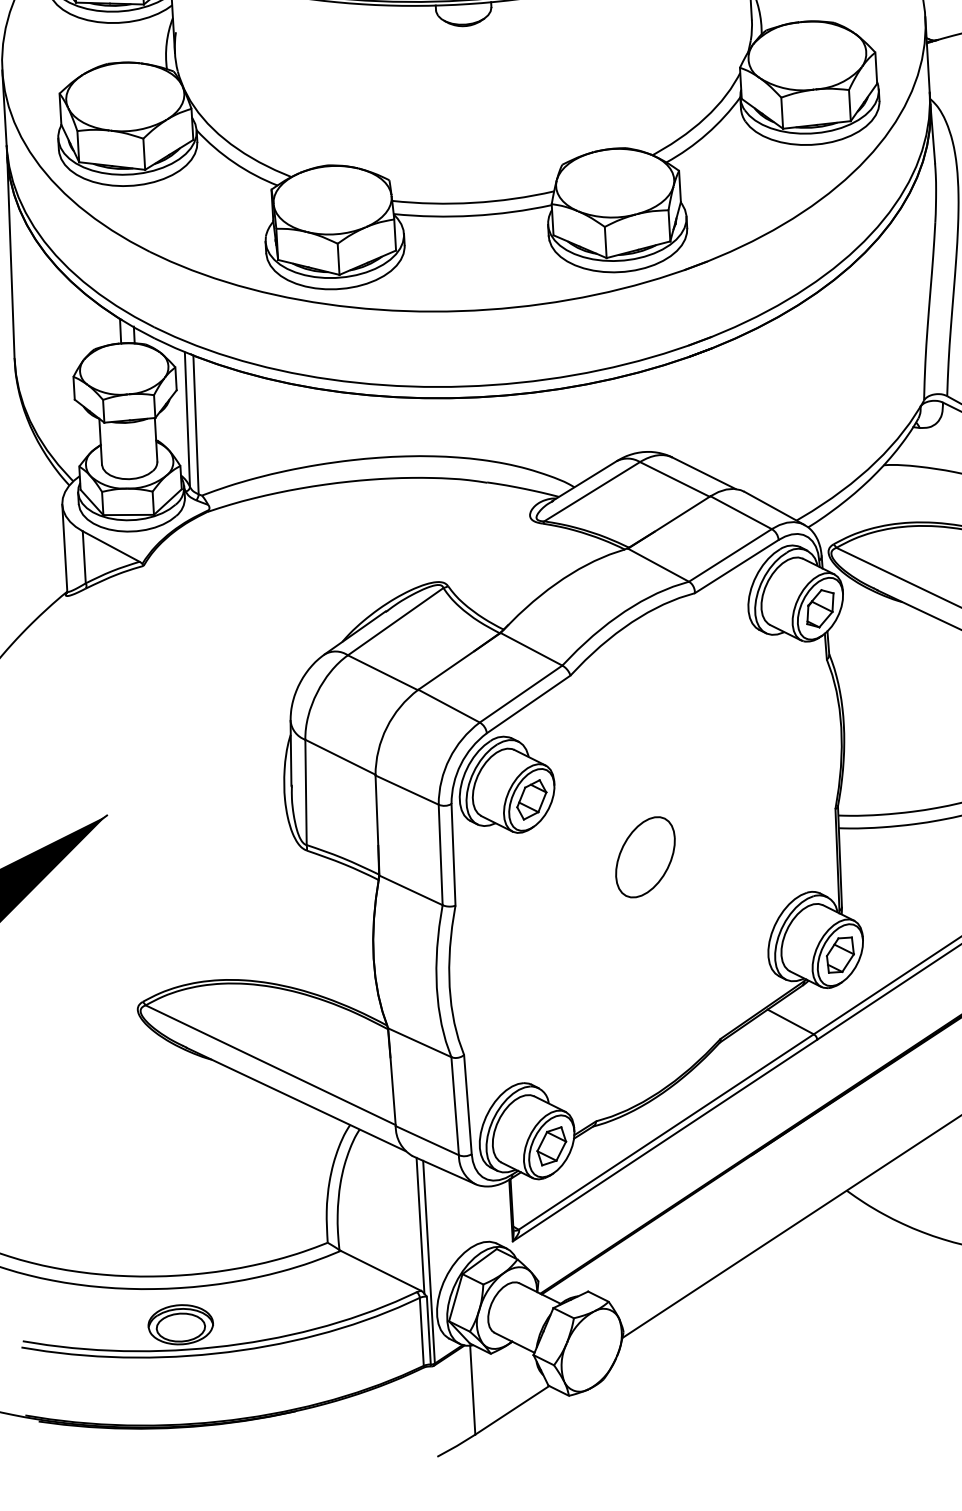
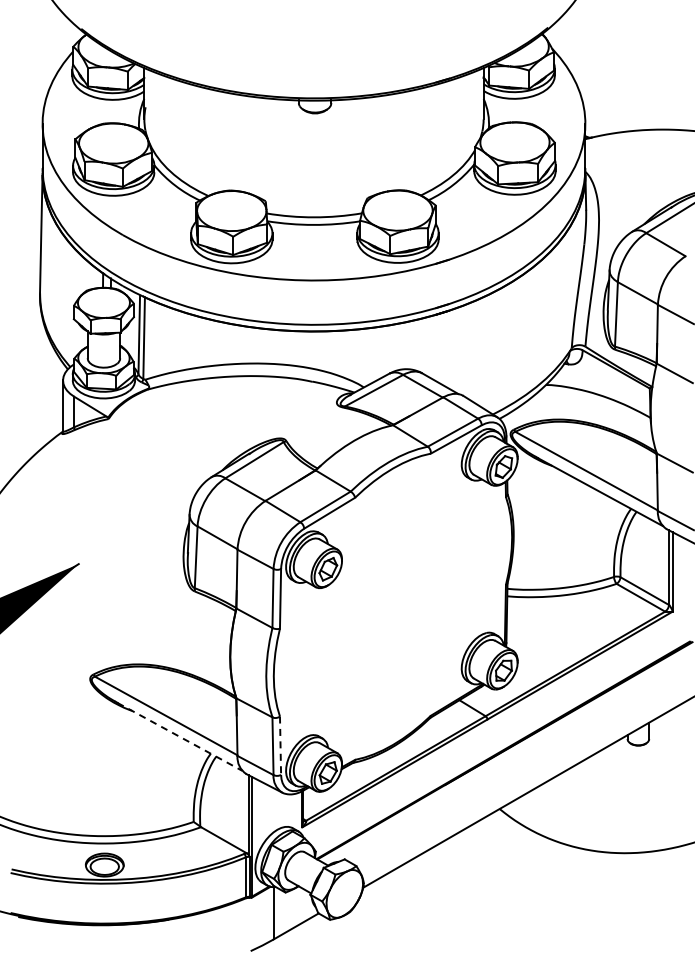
part: (644, 856) -> (392, 606), removed
line: (297, 1100) -> (180, 737), solid -> dashed
line: (467, 1105) -> (280, 746), solid -> dashed

